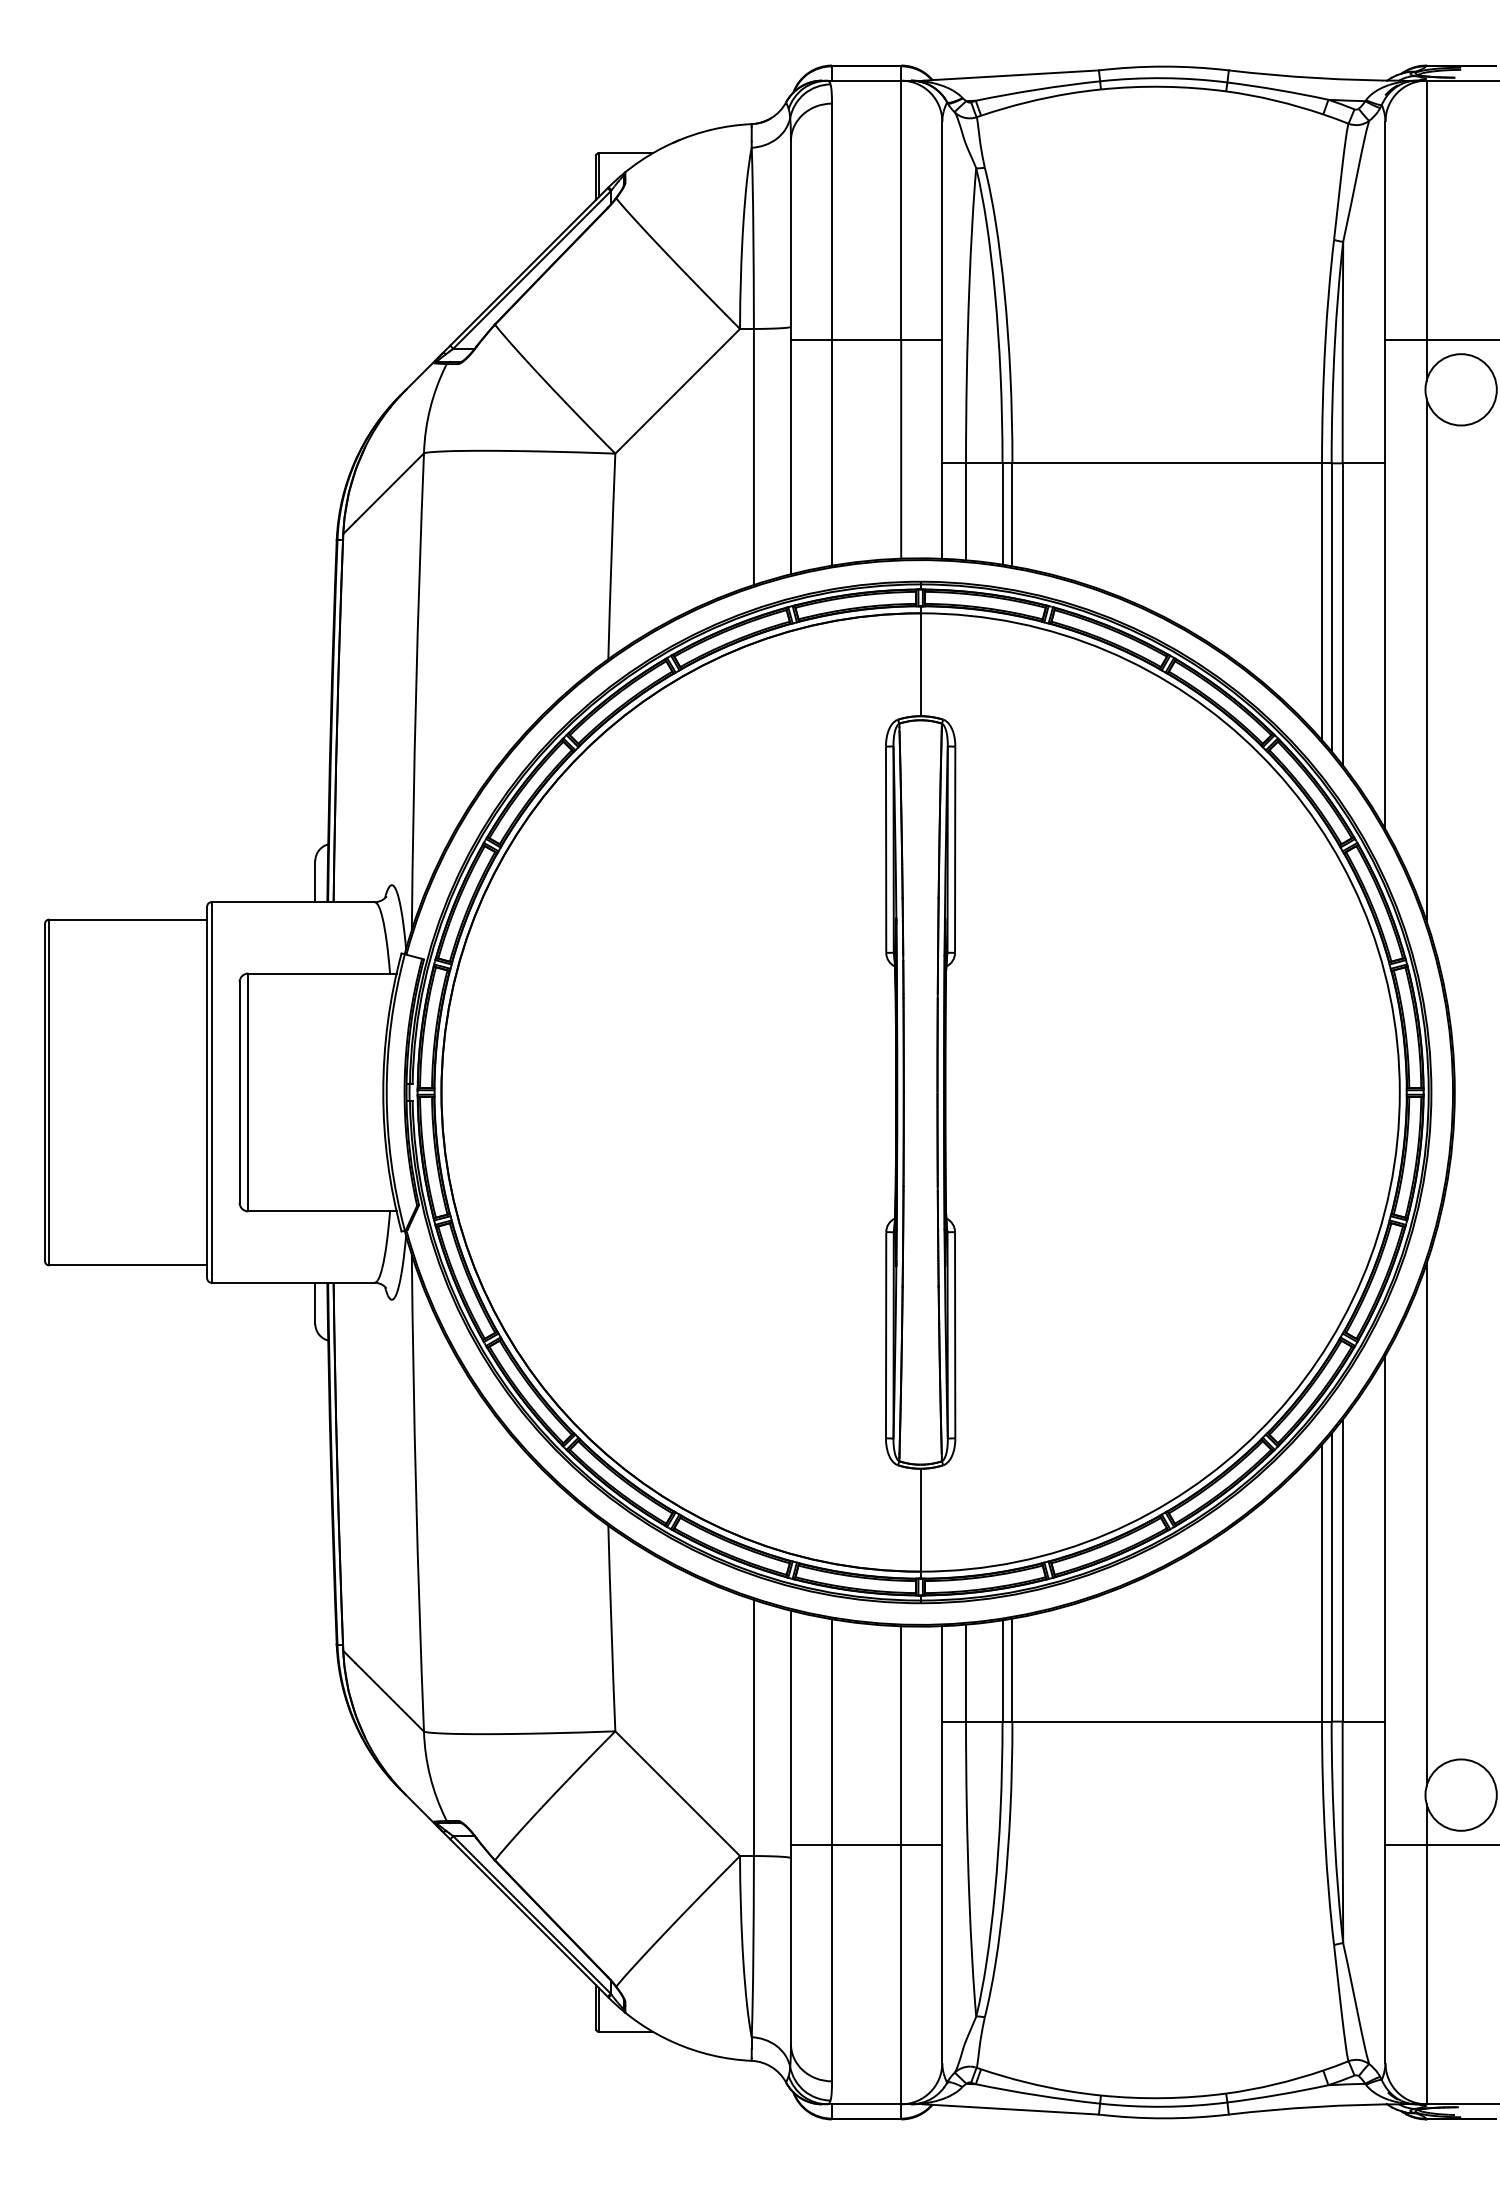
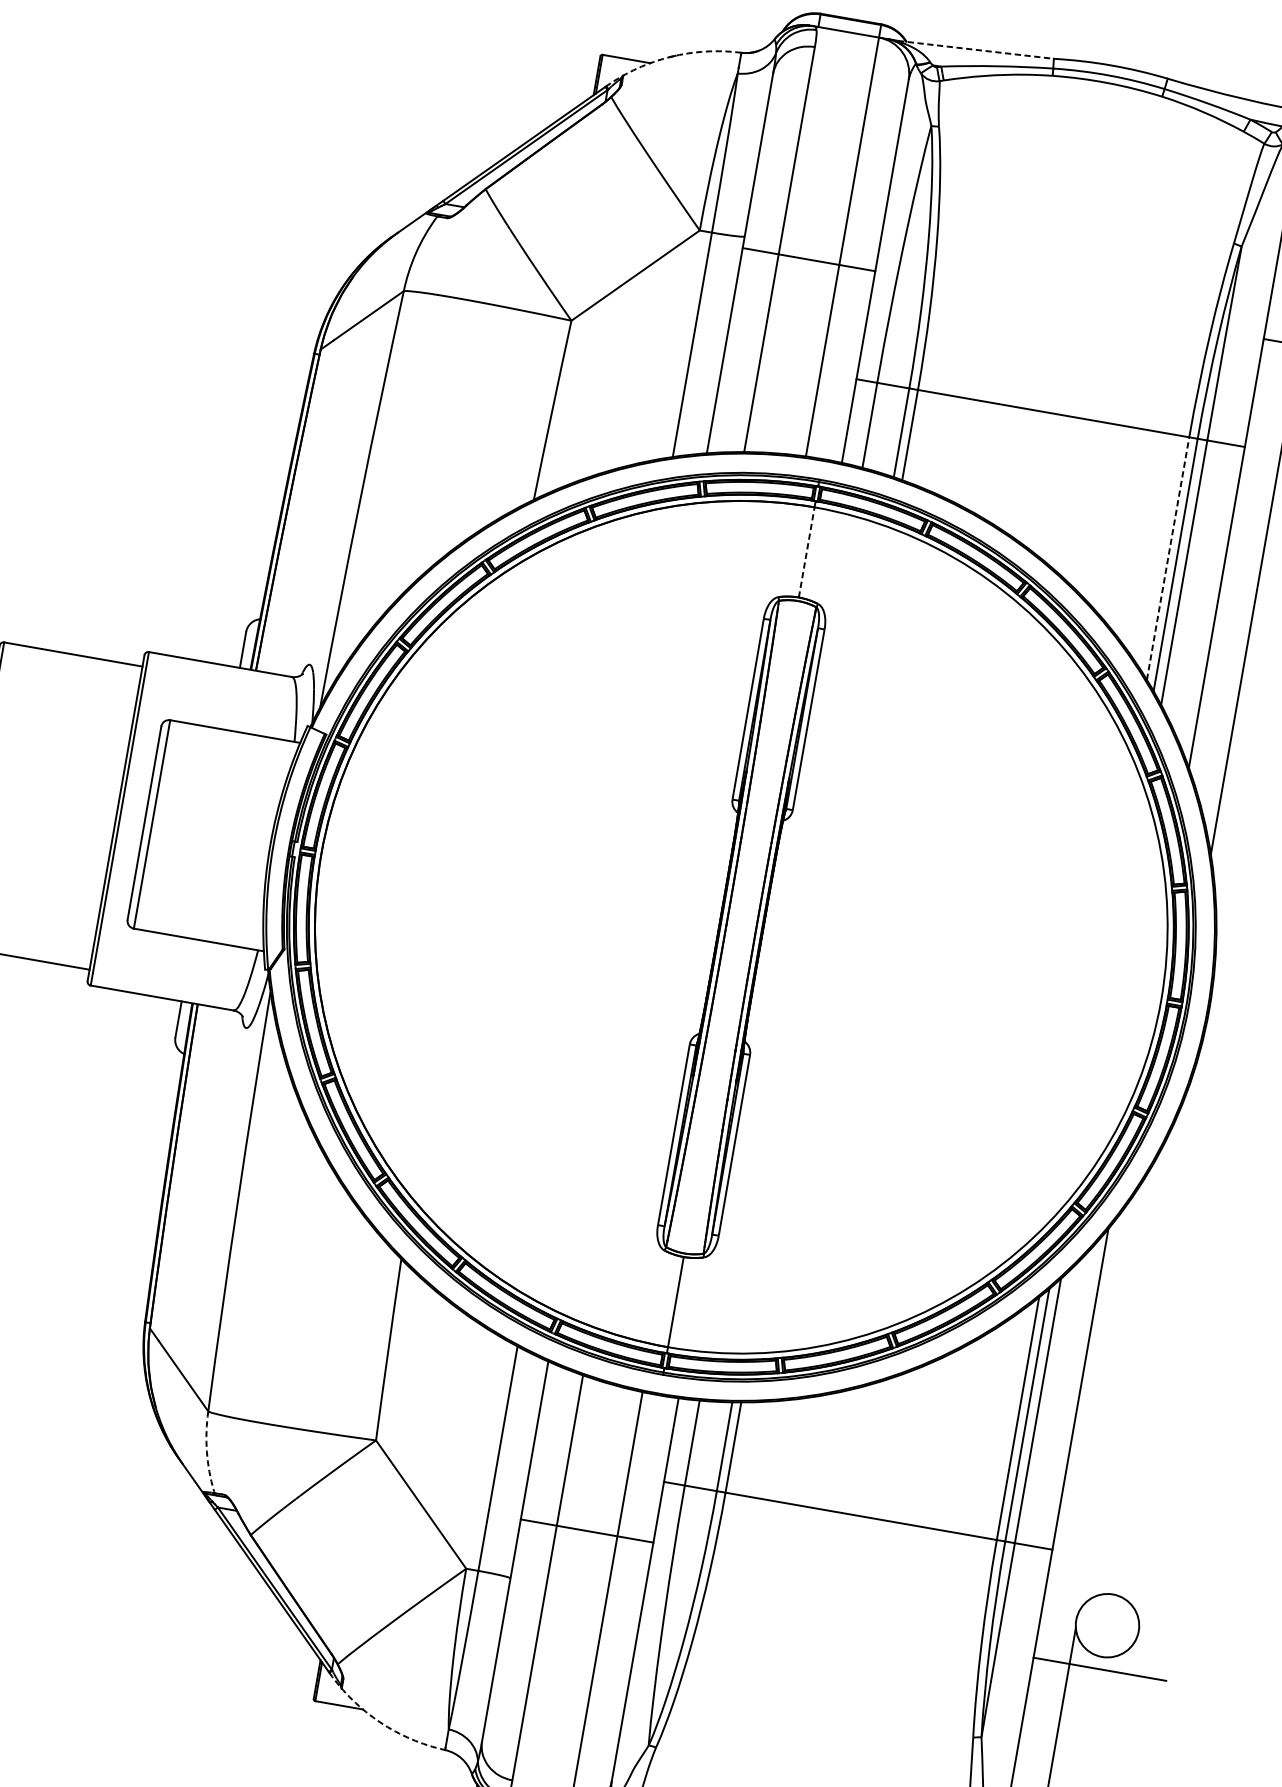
line: (1011, 75) -> (976, 49), solid -> dashed
arc: (674, 142) -> (670, 57), solid -> dashed
line: (1322, 601) -> (1168, 558), solid -> dashed
line: (920, 664) -> (806, 552), solid -> dashed
line: (1426, 1524) -> (1118, 1383), removed
arc: (430, 1776) -> (207, 1451), solid -> dashed
line: (866, 1844) -> (587, 1530), moved
arc: (674, 2042) -> (380, 1722), solid -> dashed

